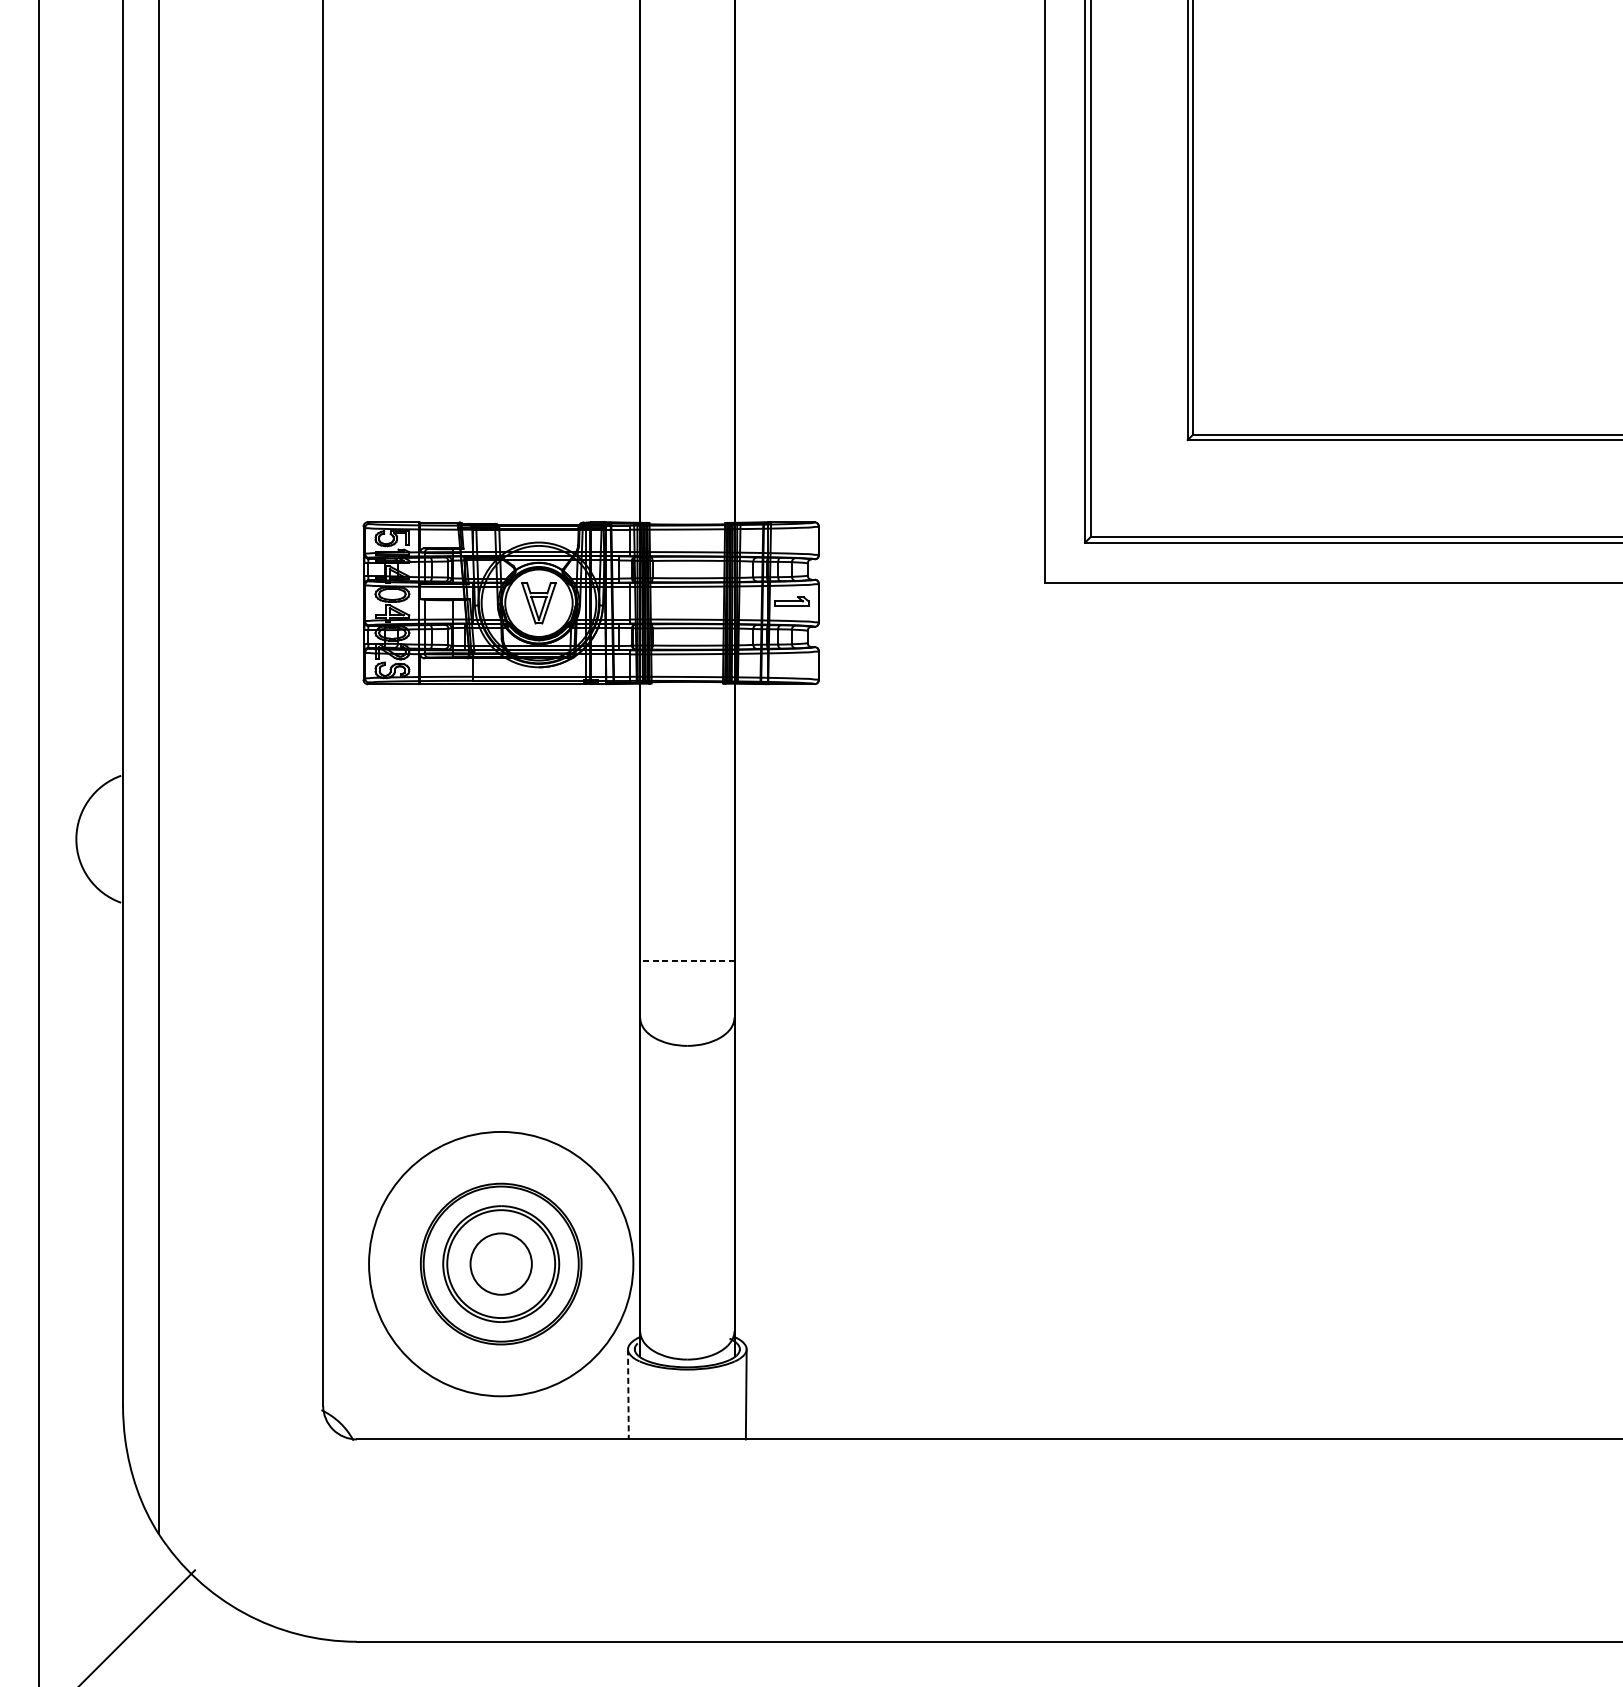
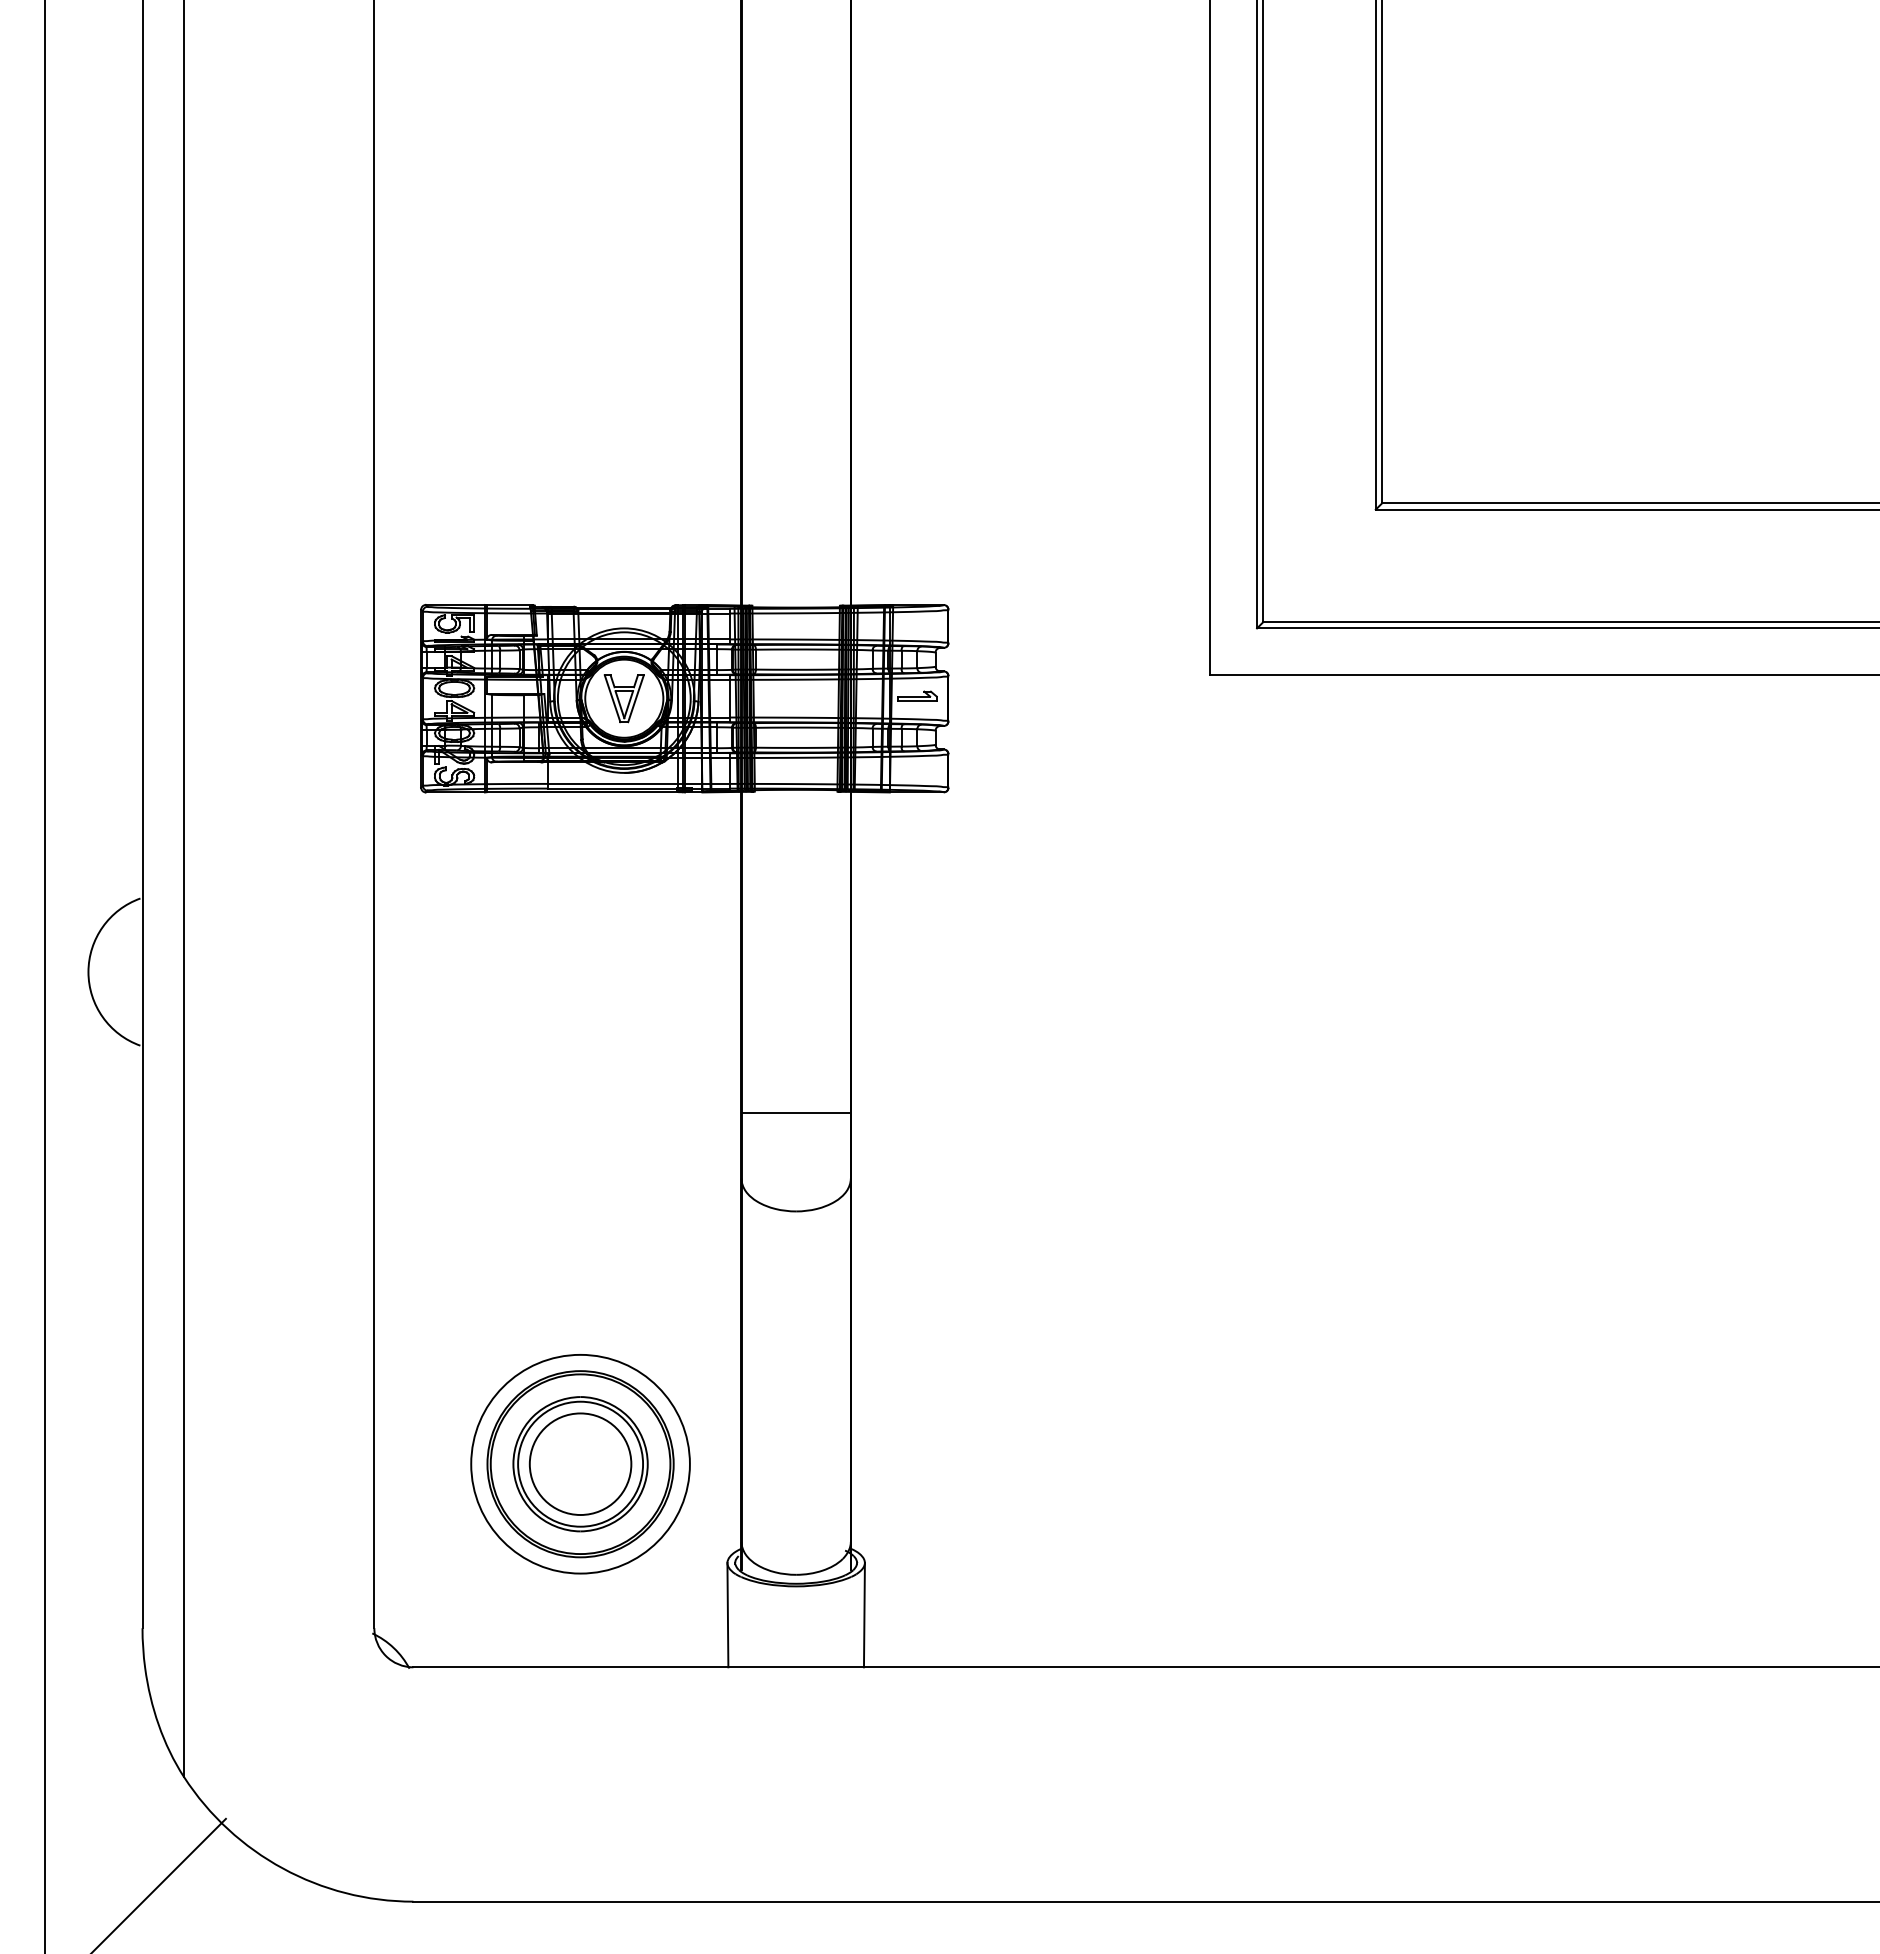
line: (687, 960) -> (796, 1112), dashed -> solid
circle: (501, 1263) -> (580, 1463), size x0.71
circle: (501, 1264) -> (580, 1464), size x1.43
line: (628, 1394) -> (727, 1615), dashed -> solid

